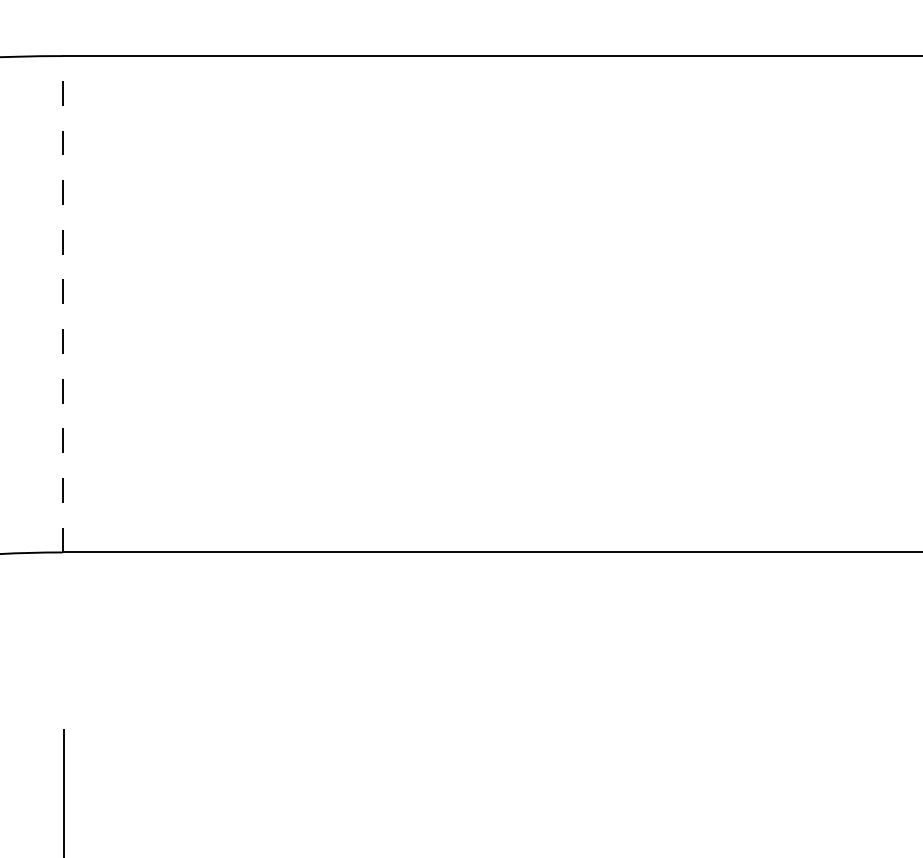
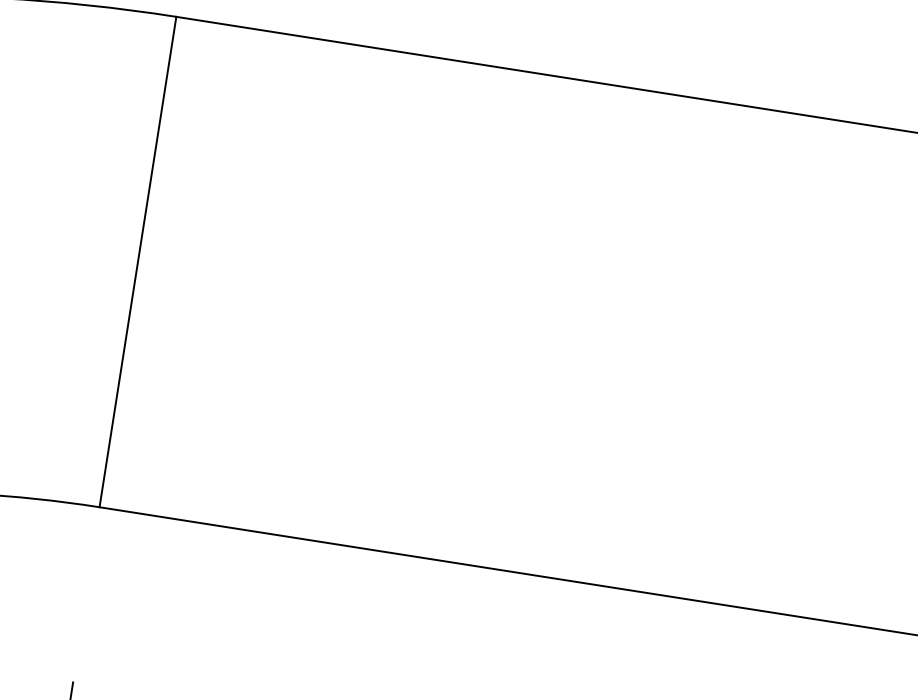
line: (62, 303) -> (137, 261), dashed -> solid

